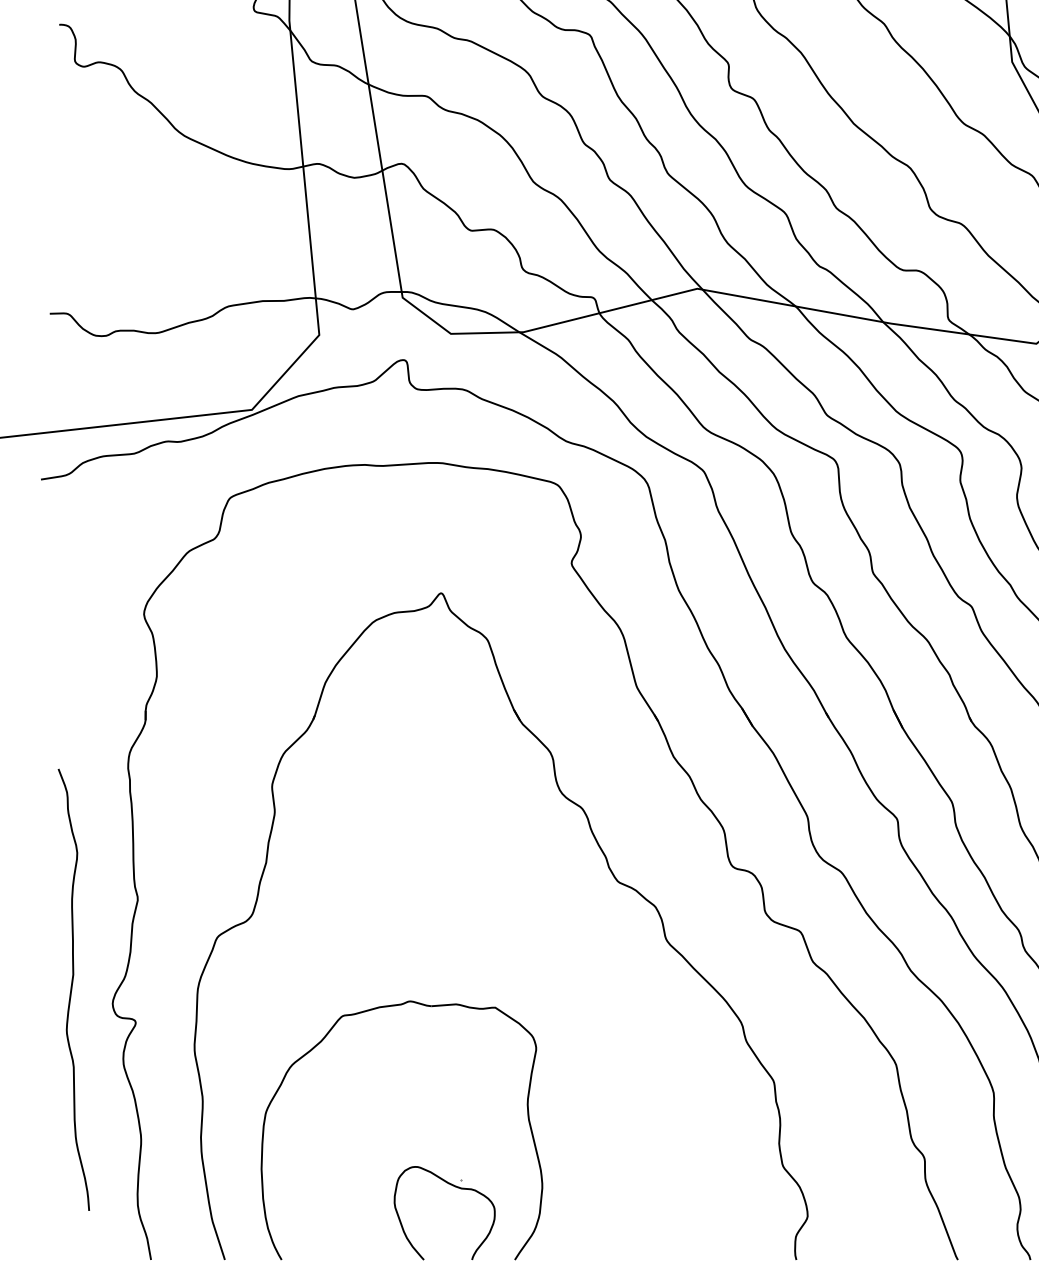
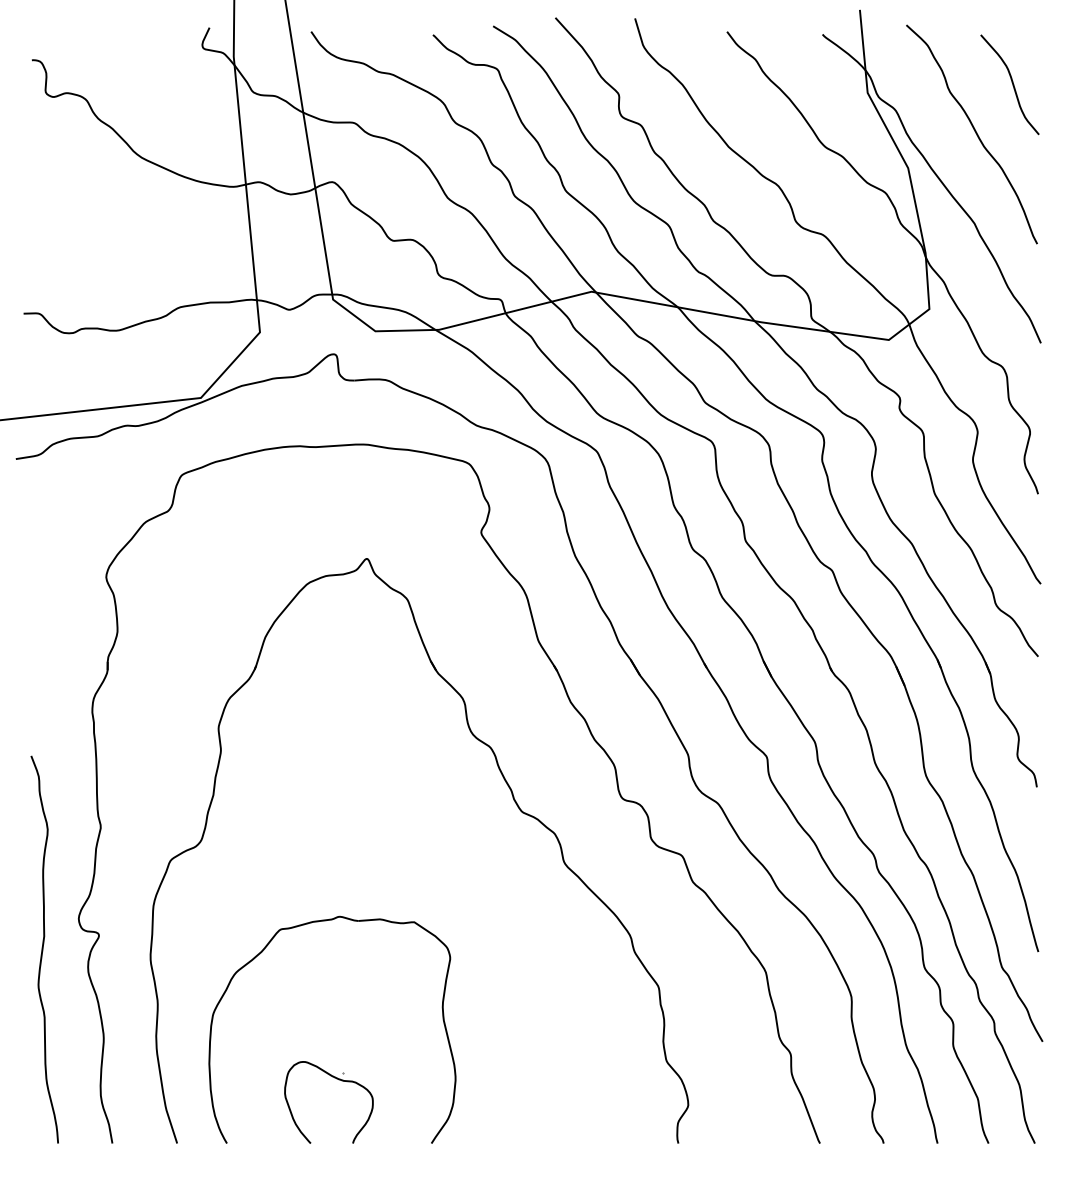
curve: (72, 989) -> (43, 949), moved
part: (453, 1186) -> (336, 1079), moved

